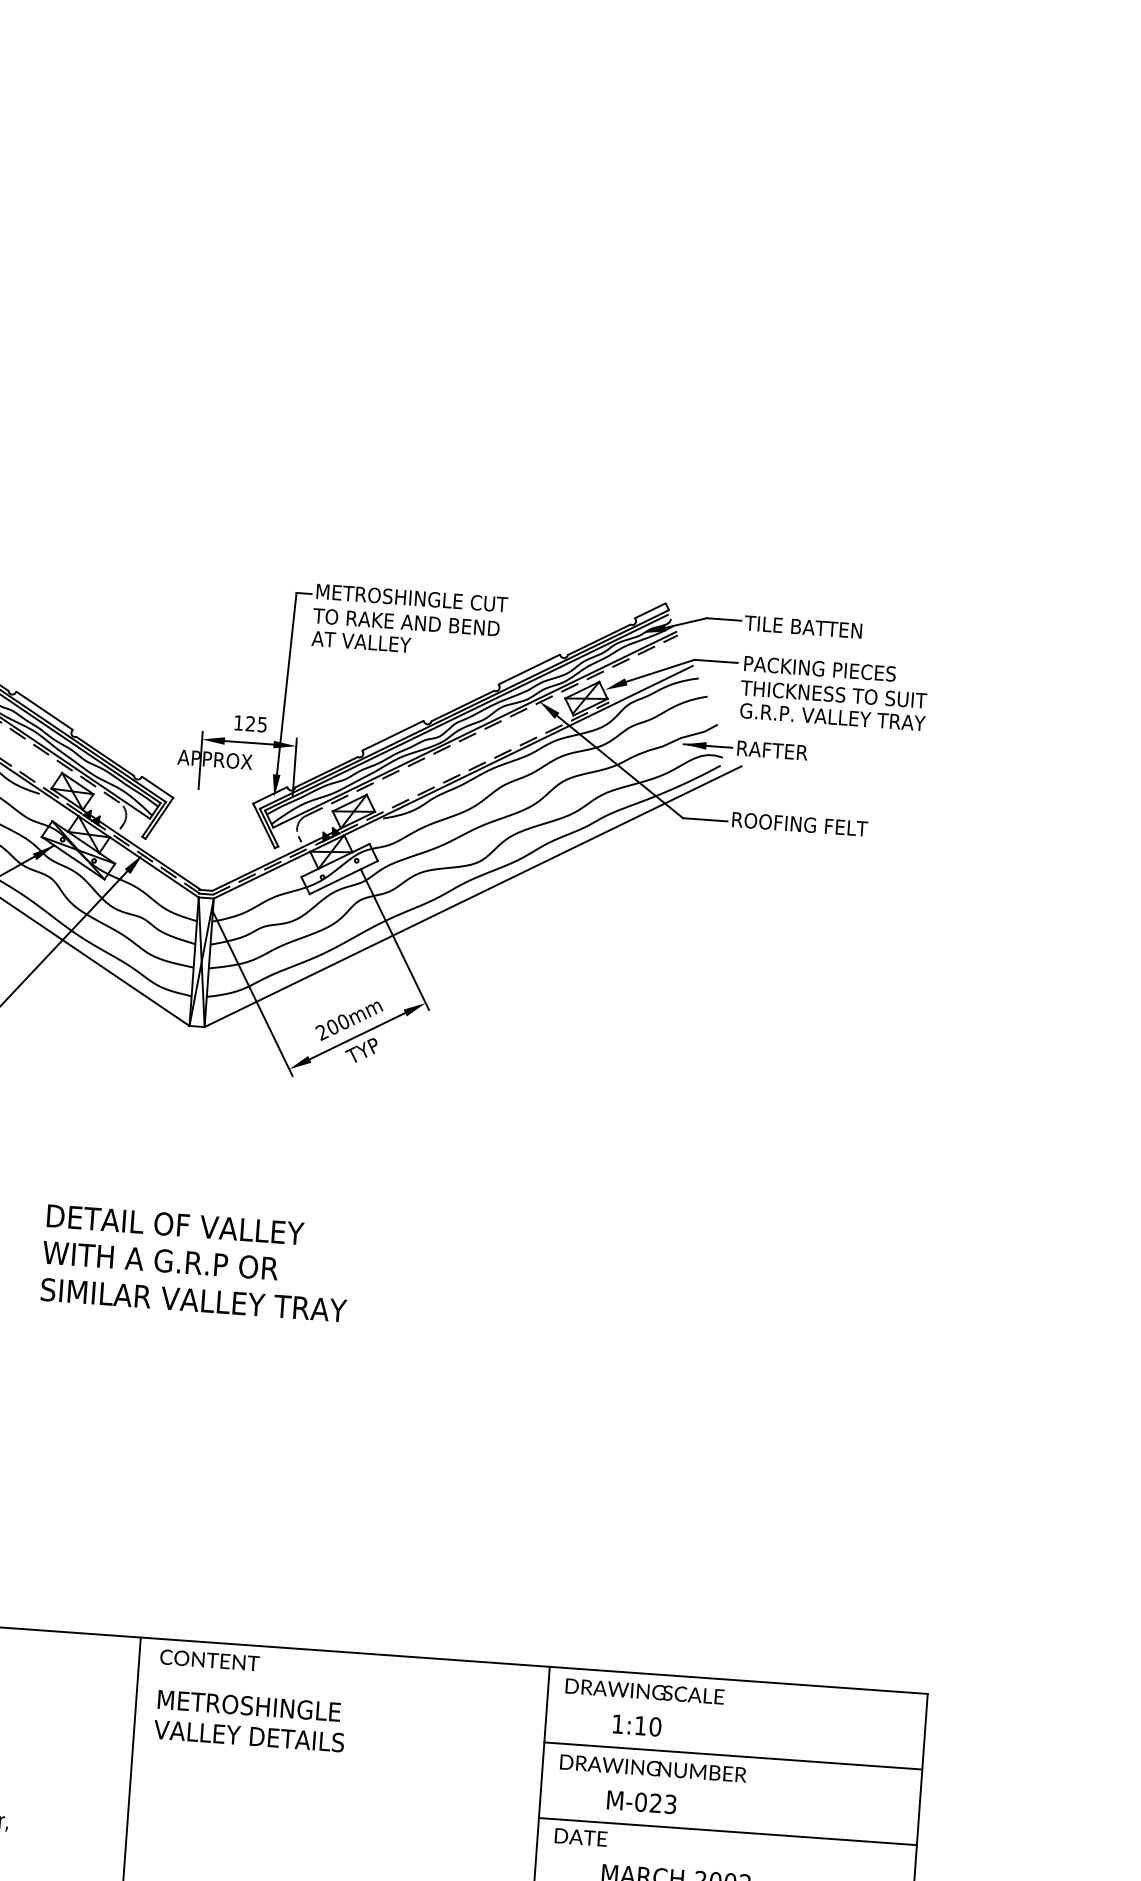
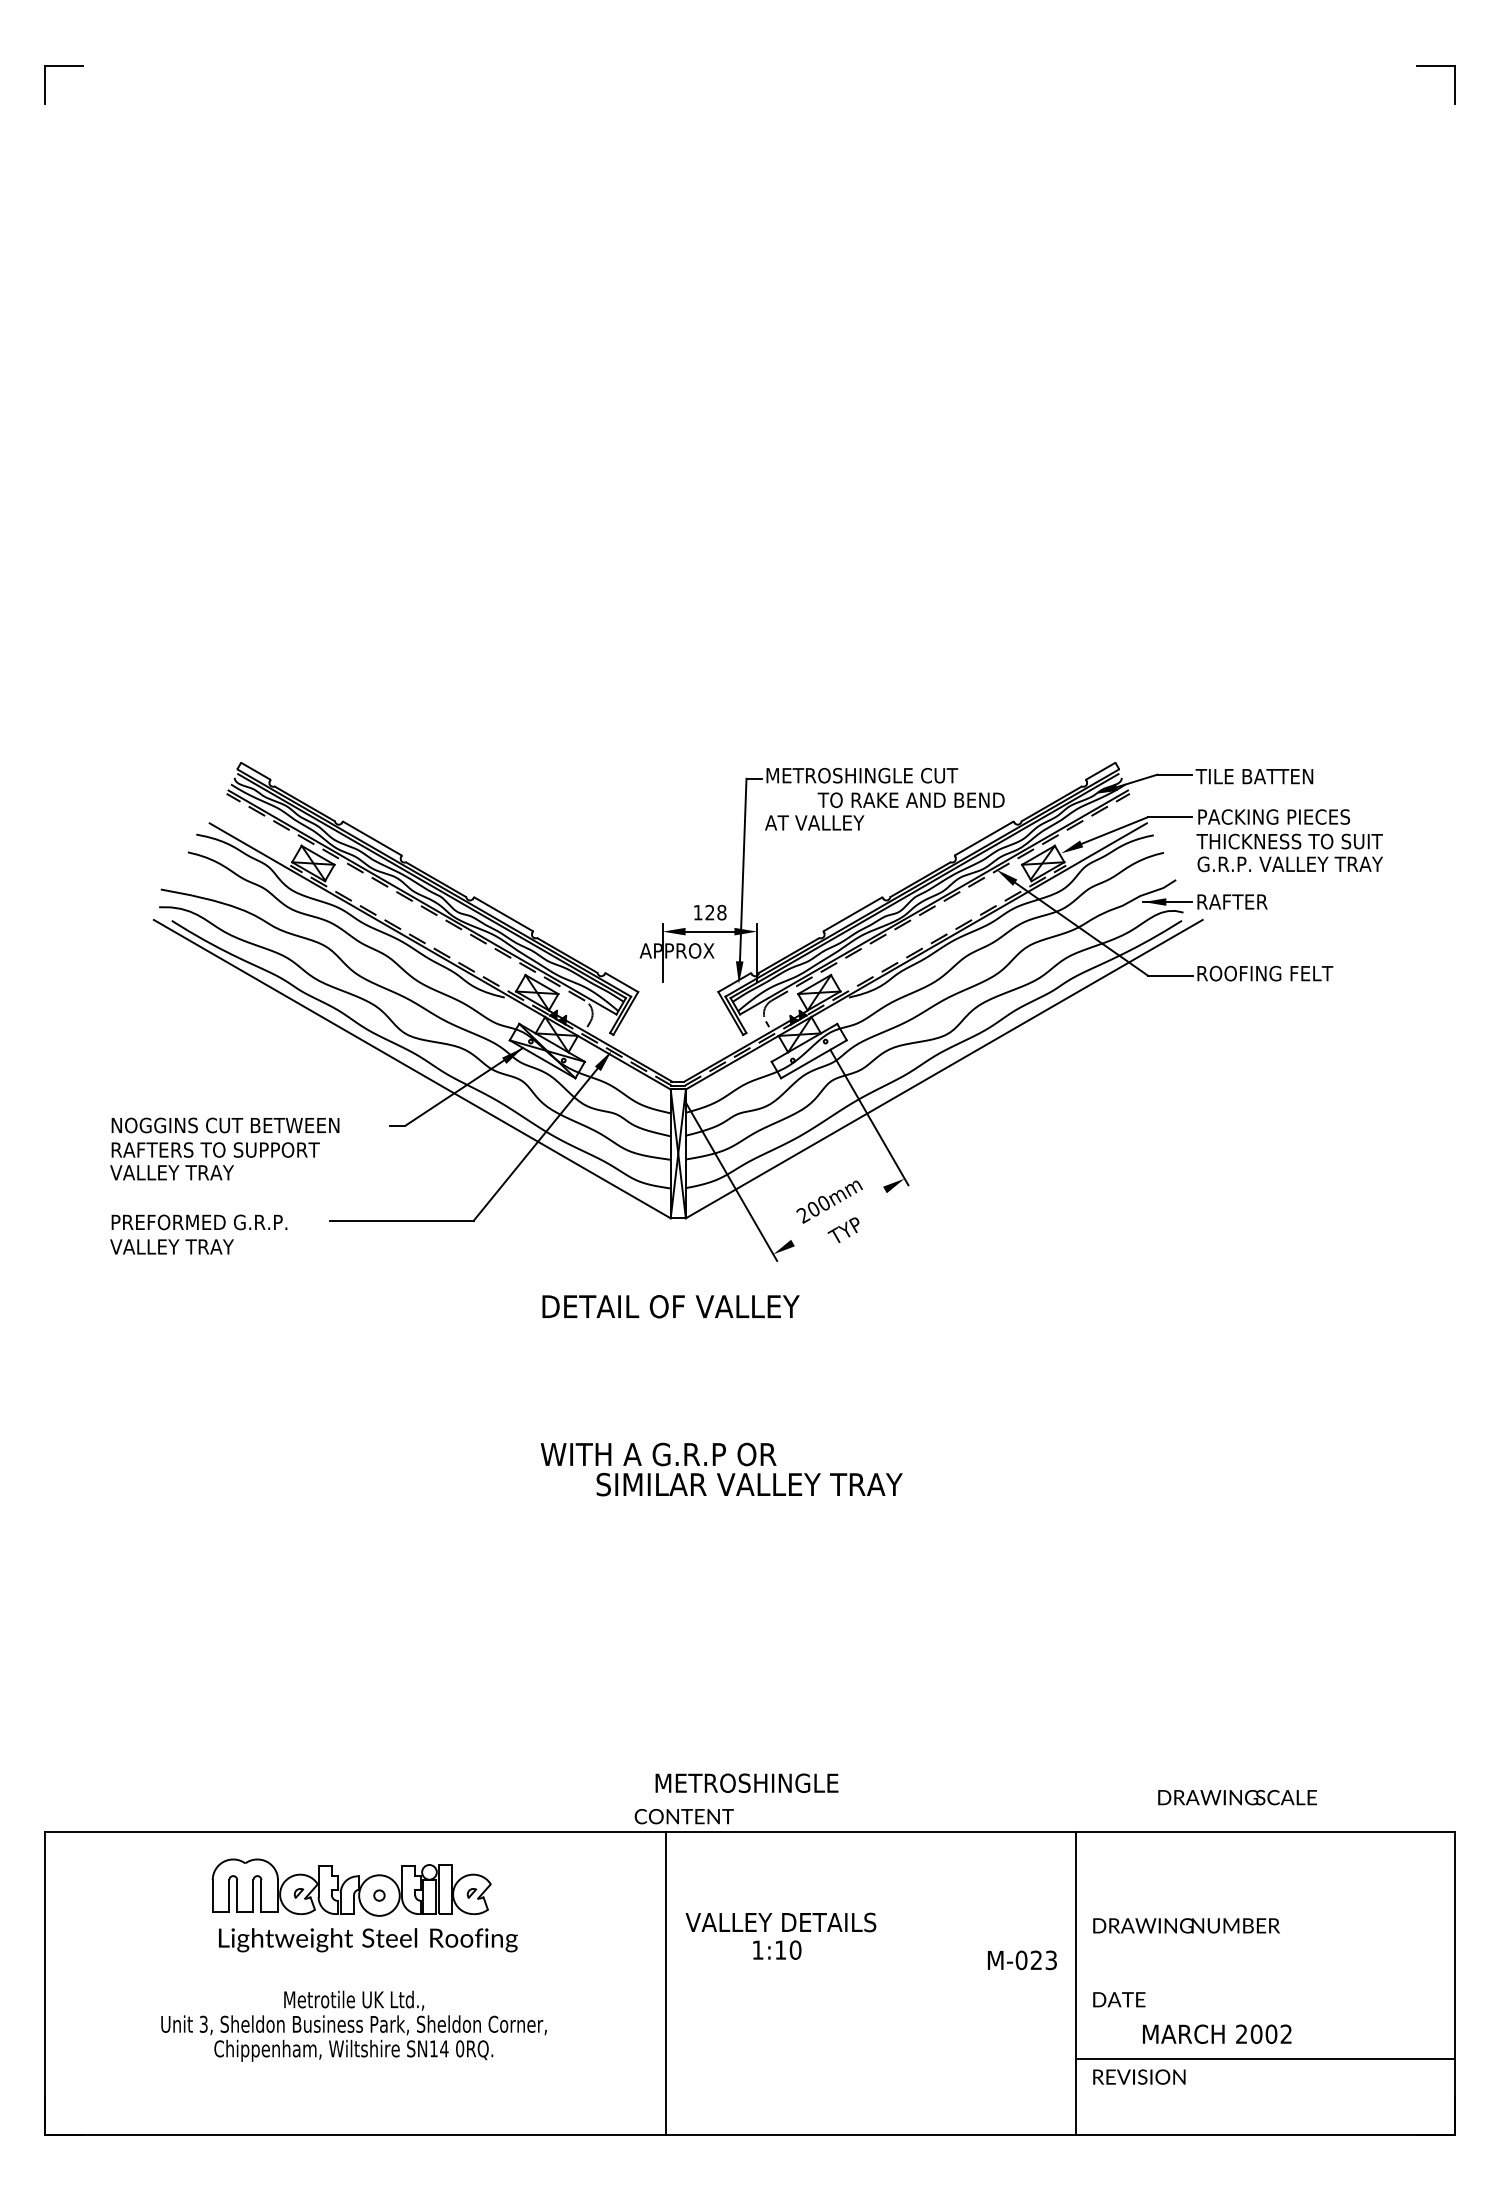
text: (405, 621) -> (910, 799), moved
text: (262, 724) -> (721, 912), 125 -> 128
line: (357, 1036) -> (838, 1216), removed
text: (175, 1224) -> (670, 1306), moved
text: (193, 1300) -> (749, 1484), moved
text: (209, 1660) -> (683, 1816), moved
text: (644, 1691) -> (1237, 1797), moved
text: (248, 1705) -> (746, 1782), moved
text: (637, 1724) -> (777, 1949), moved
line: (732, 1755) -> (1264, 1907), removed
text: (641, 1802) -> (1022, 1960), moved
line: (727, 1831) -> (1264, 1983), removed

